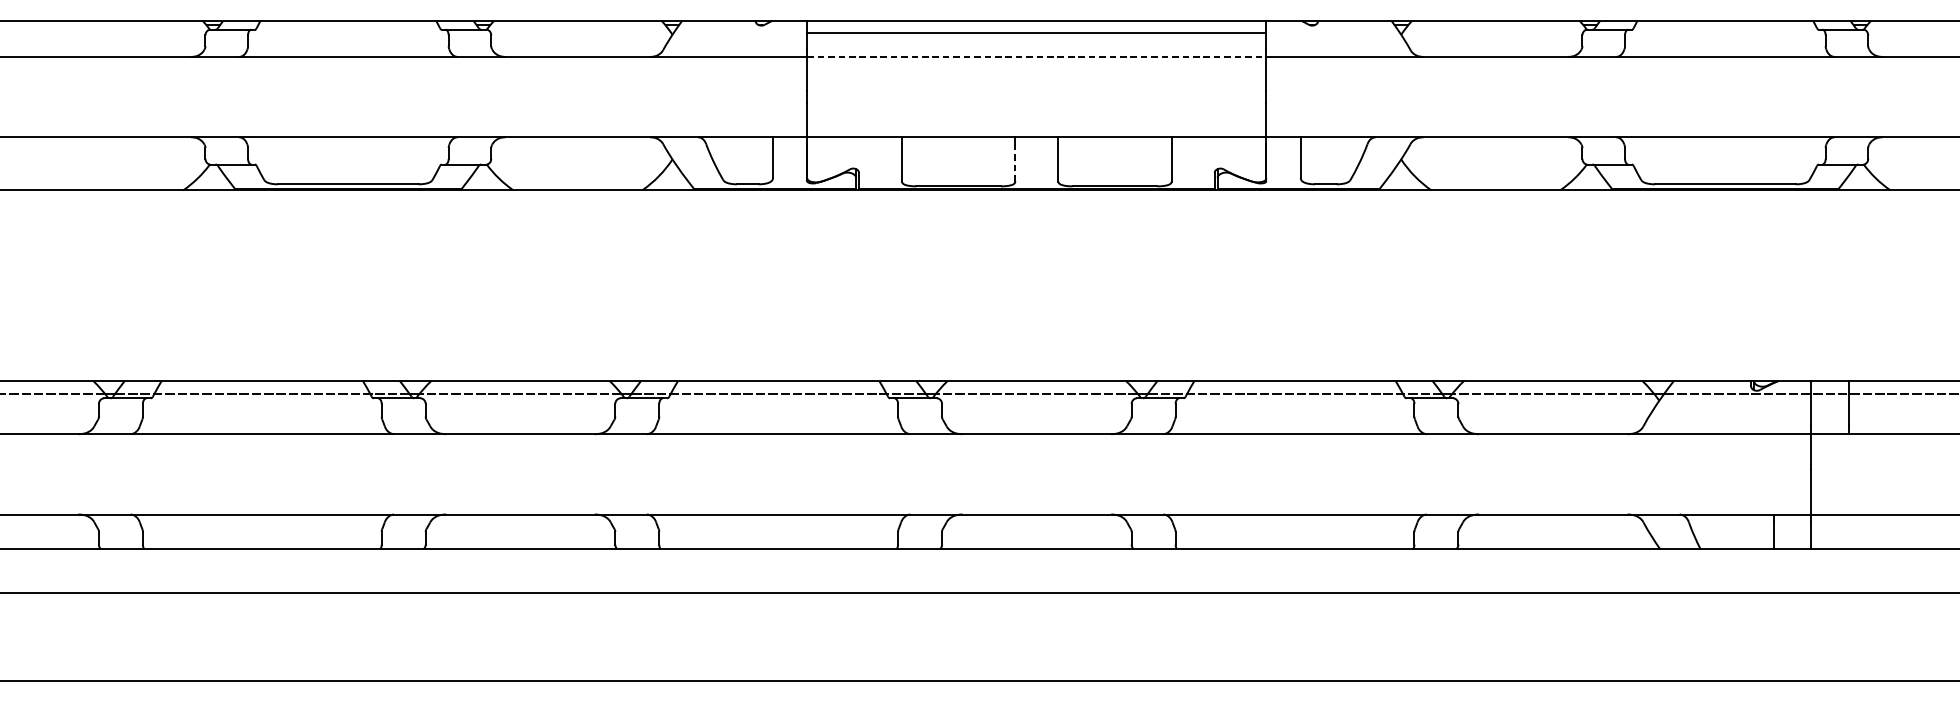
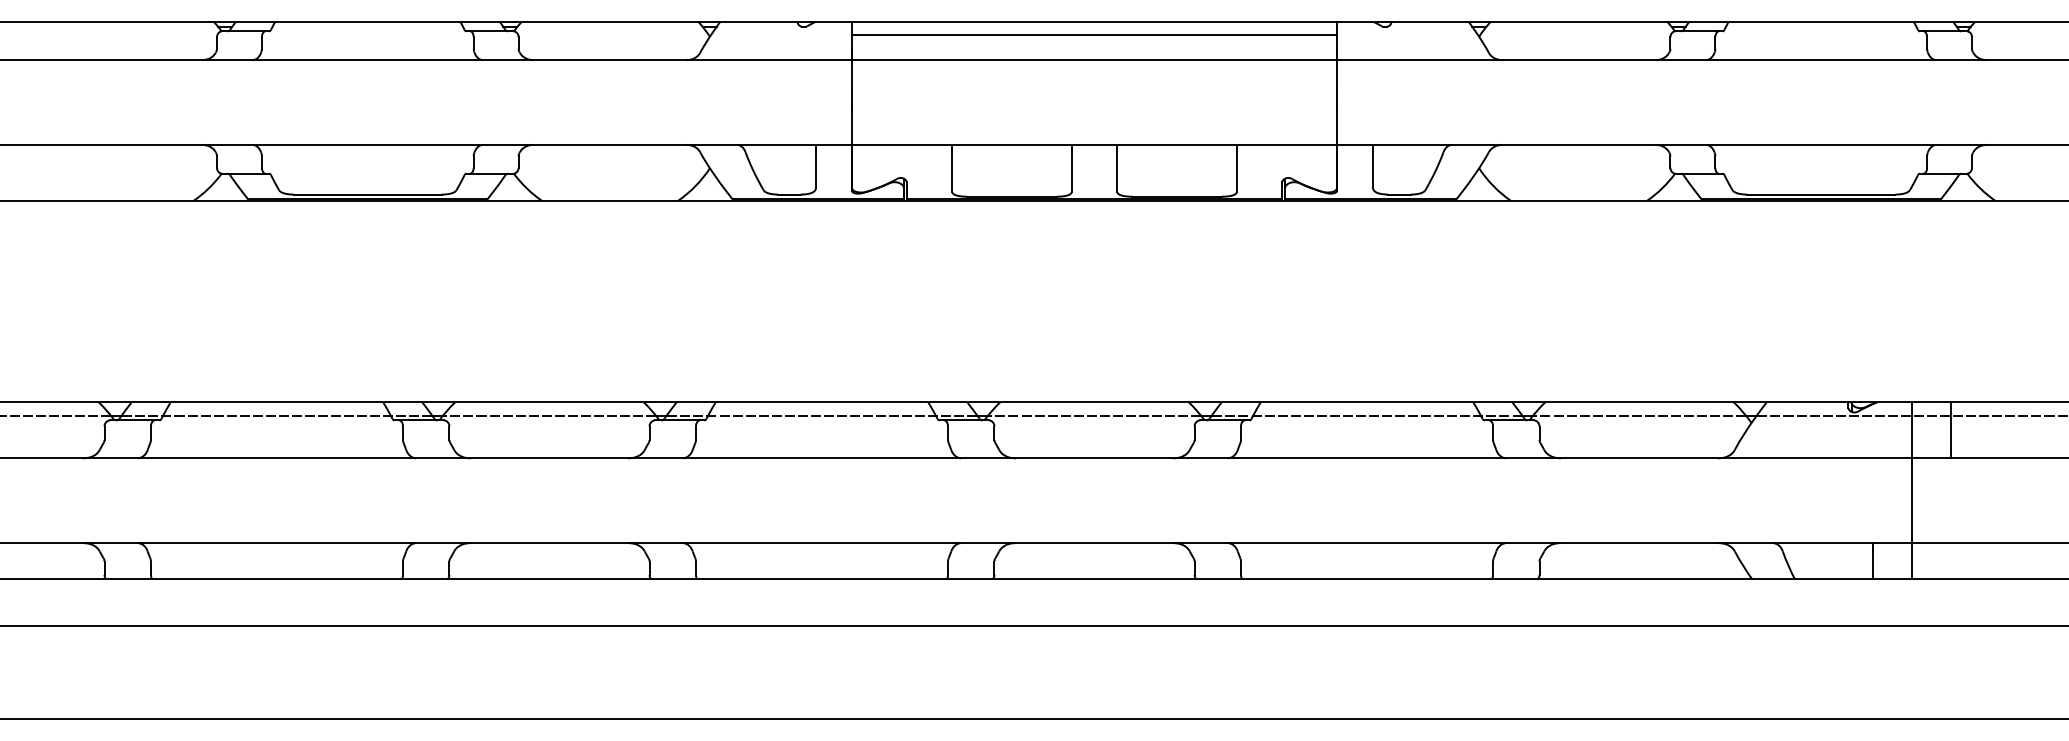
line: (1037, 57) -> (1095, 60), dashed -> solid
line: (1015, 163) -> (1071, 172), dashed -> solid

